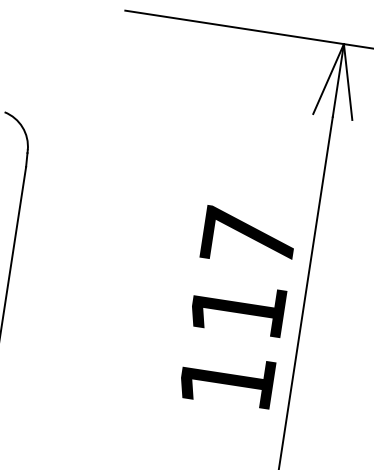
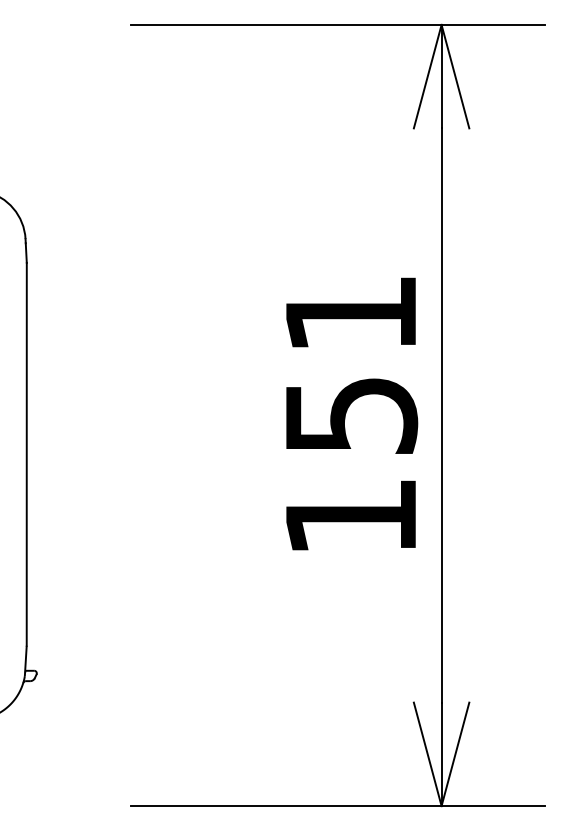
text: (244, 273) -> (352, 364), 117 -> 151

